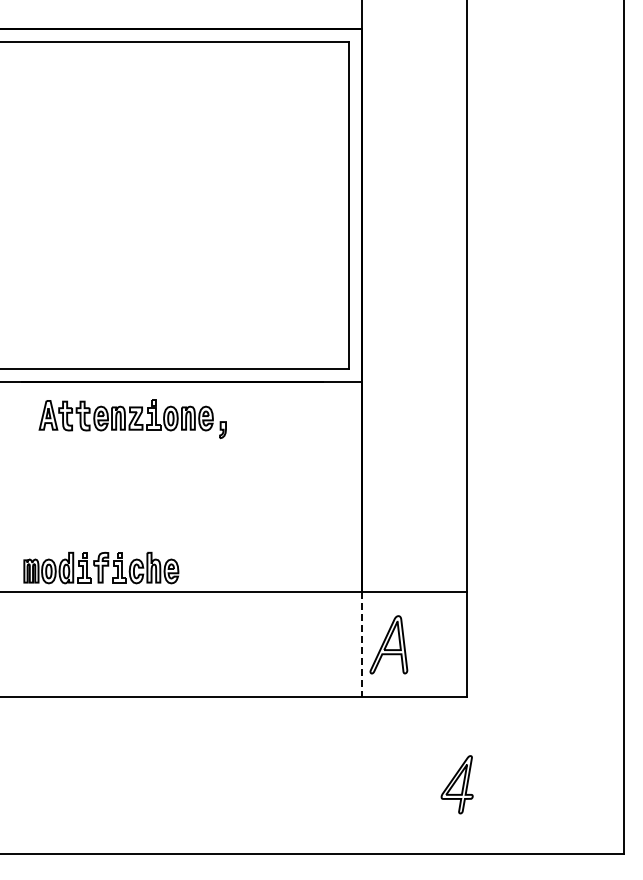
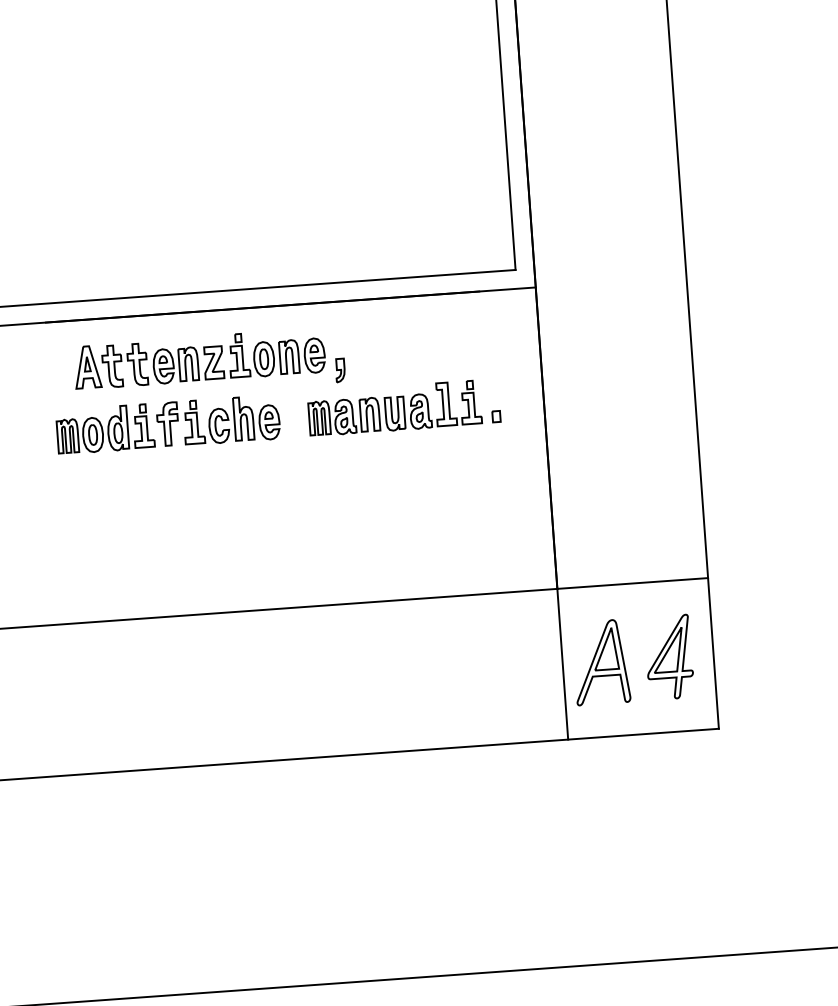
part: (264, 459) -> (403, 408), added
part: (101, 567) -> (168, 423), moved
line: (362, 644) -> (563, 664), dashed -> solid
part: (456, 784) -> (668, 657), moved

